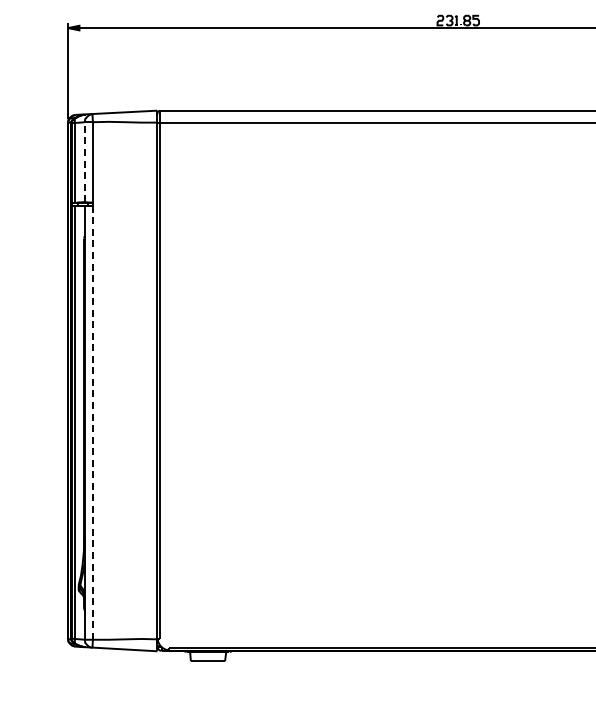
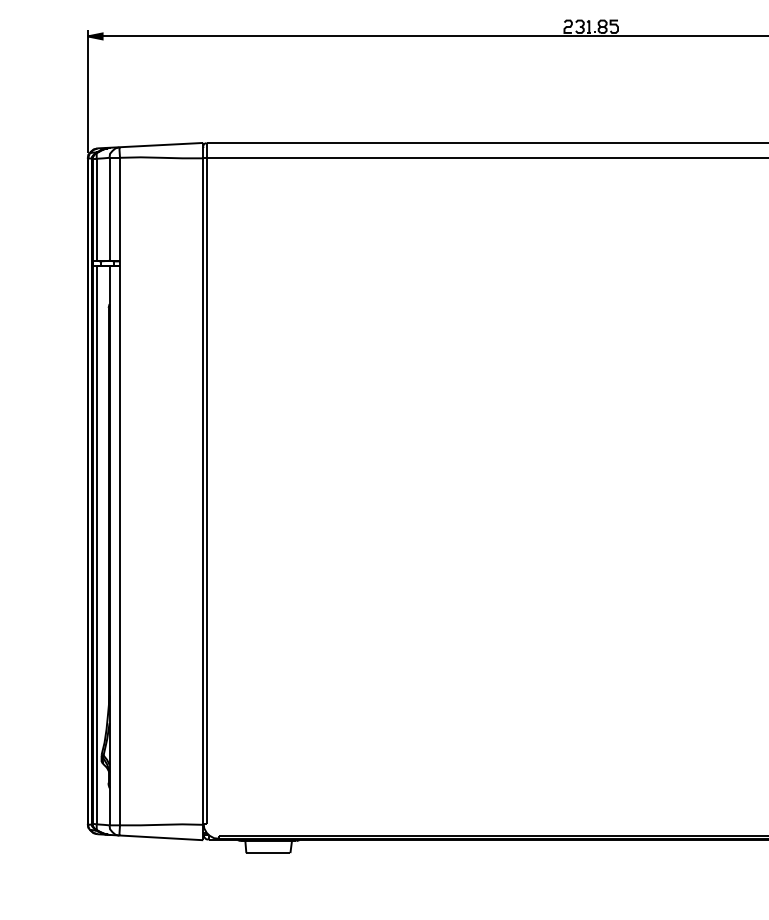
line: (84, 162) -> (109, 209), dashed -> solid
line: (92, 422) -> (119, 545), dashed -> solid

